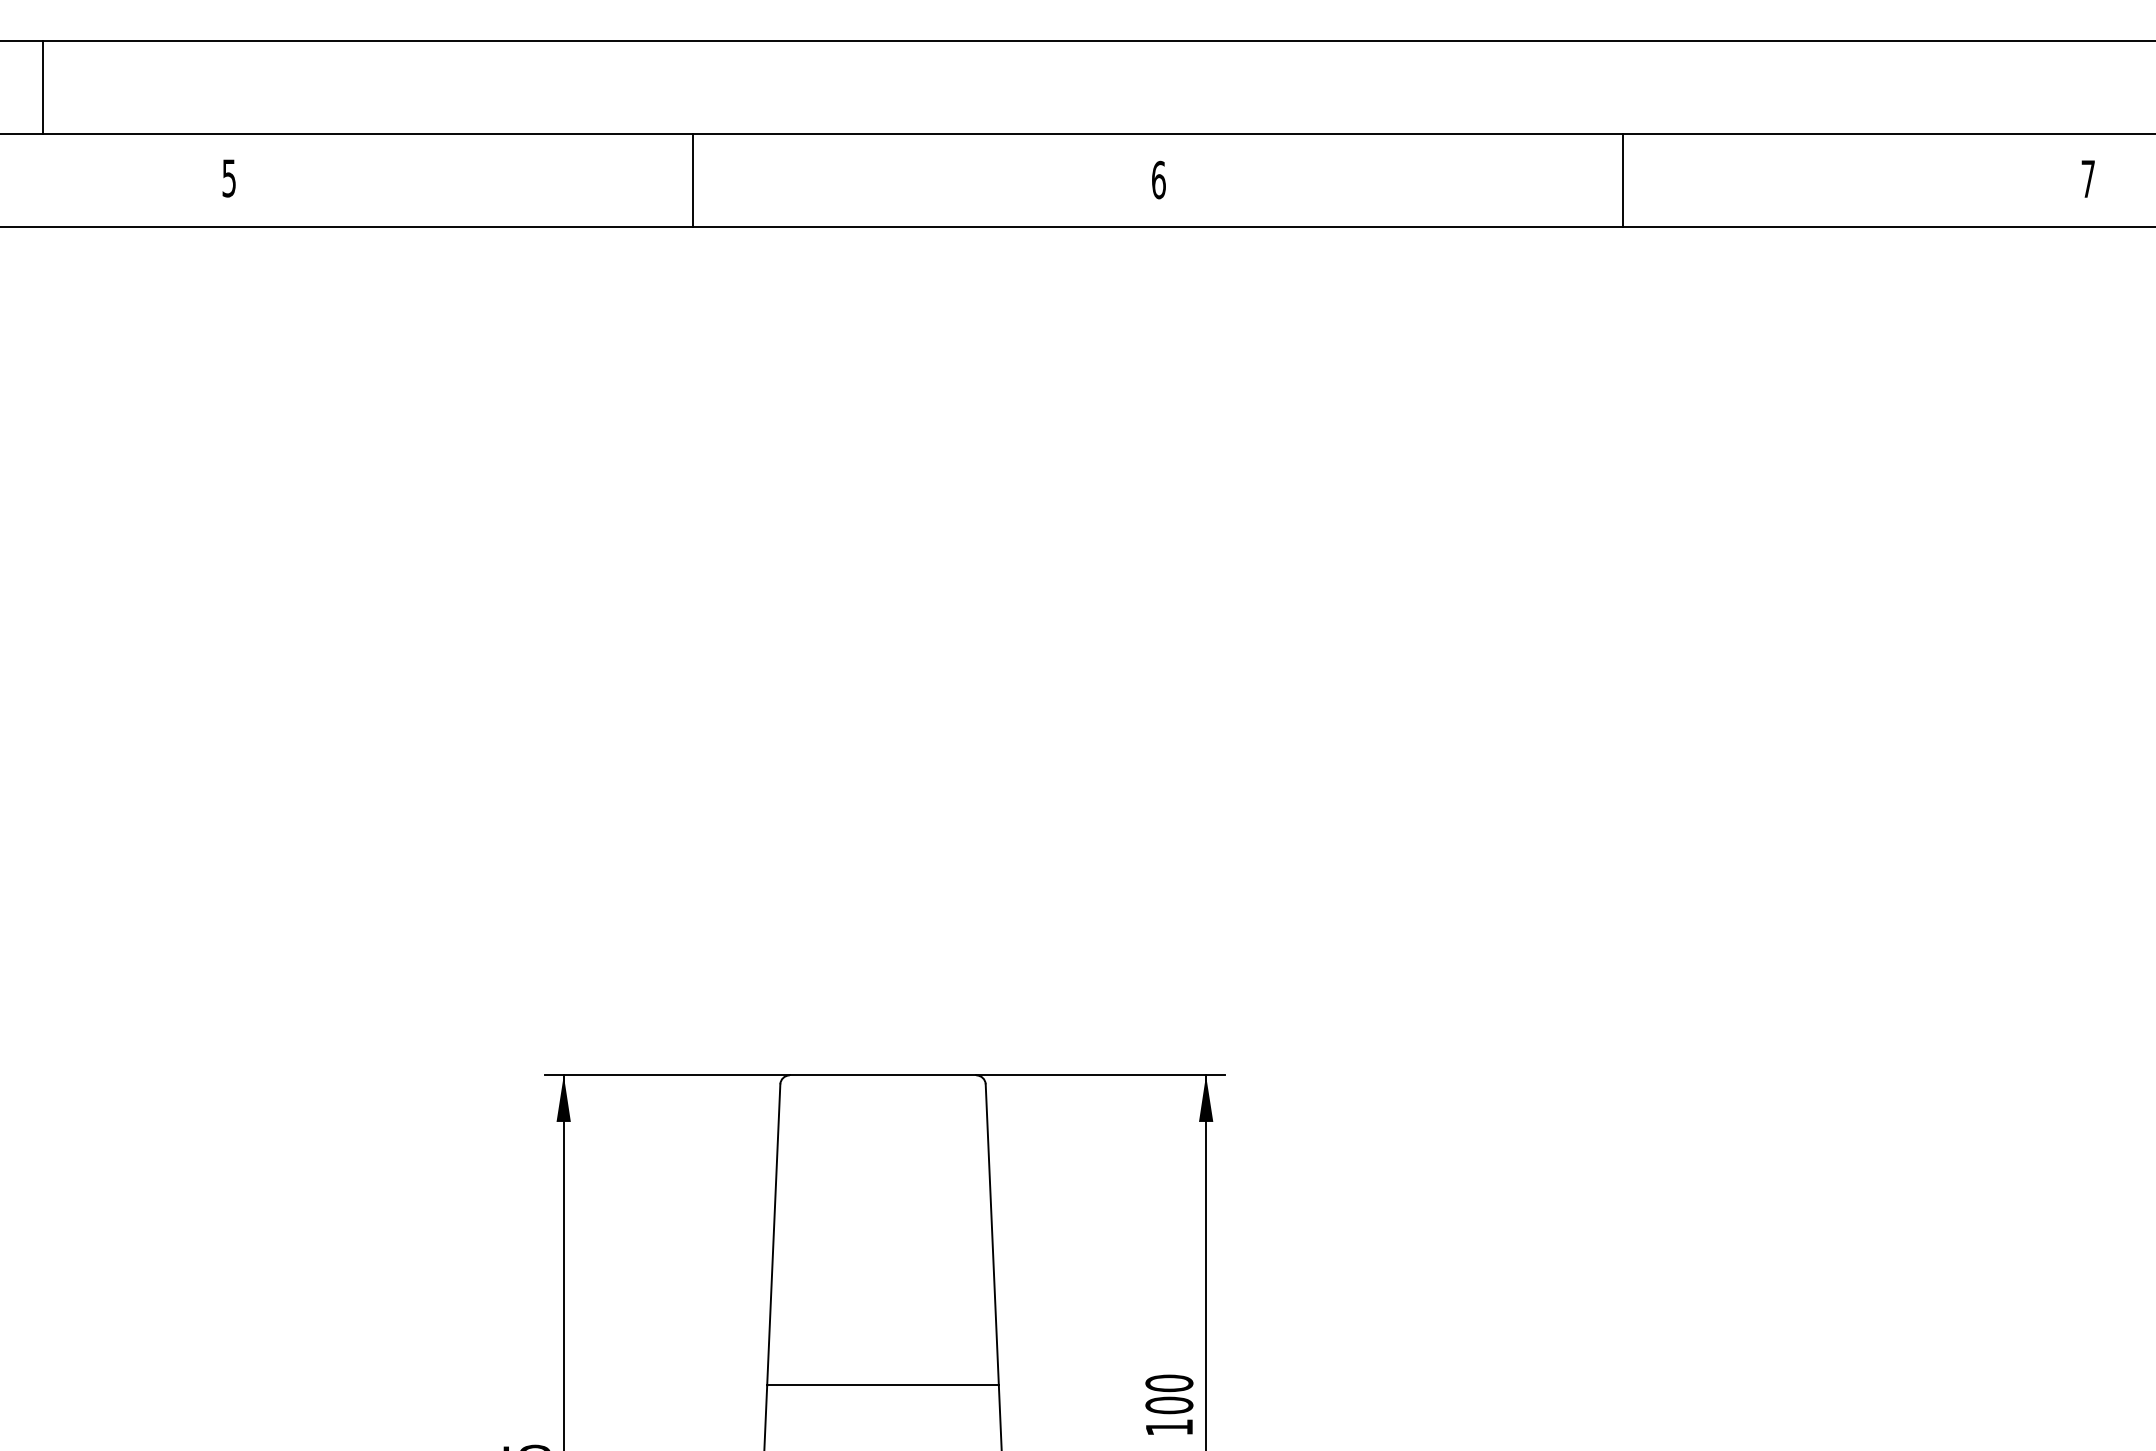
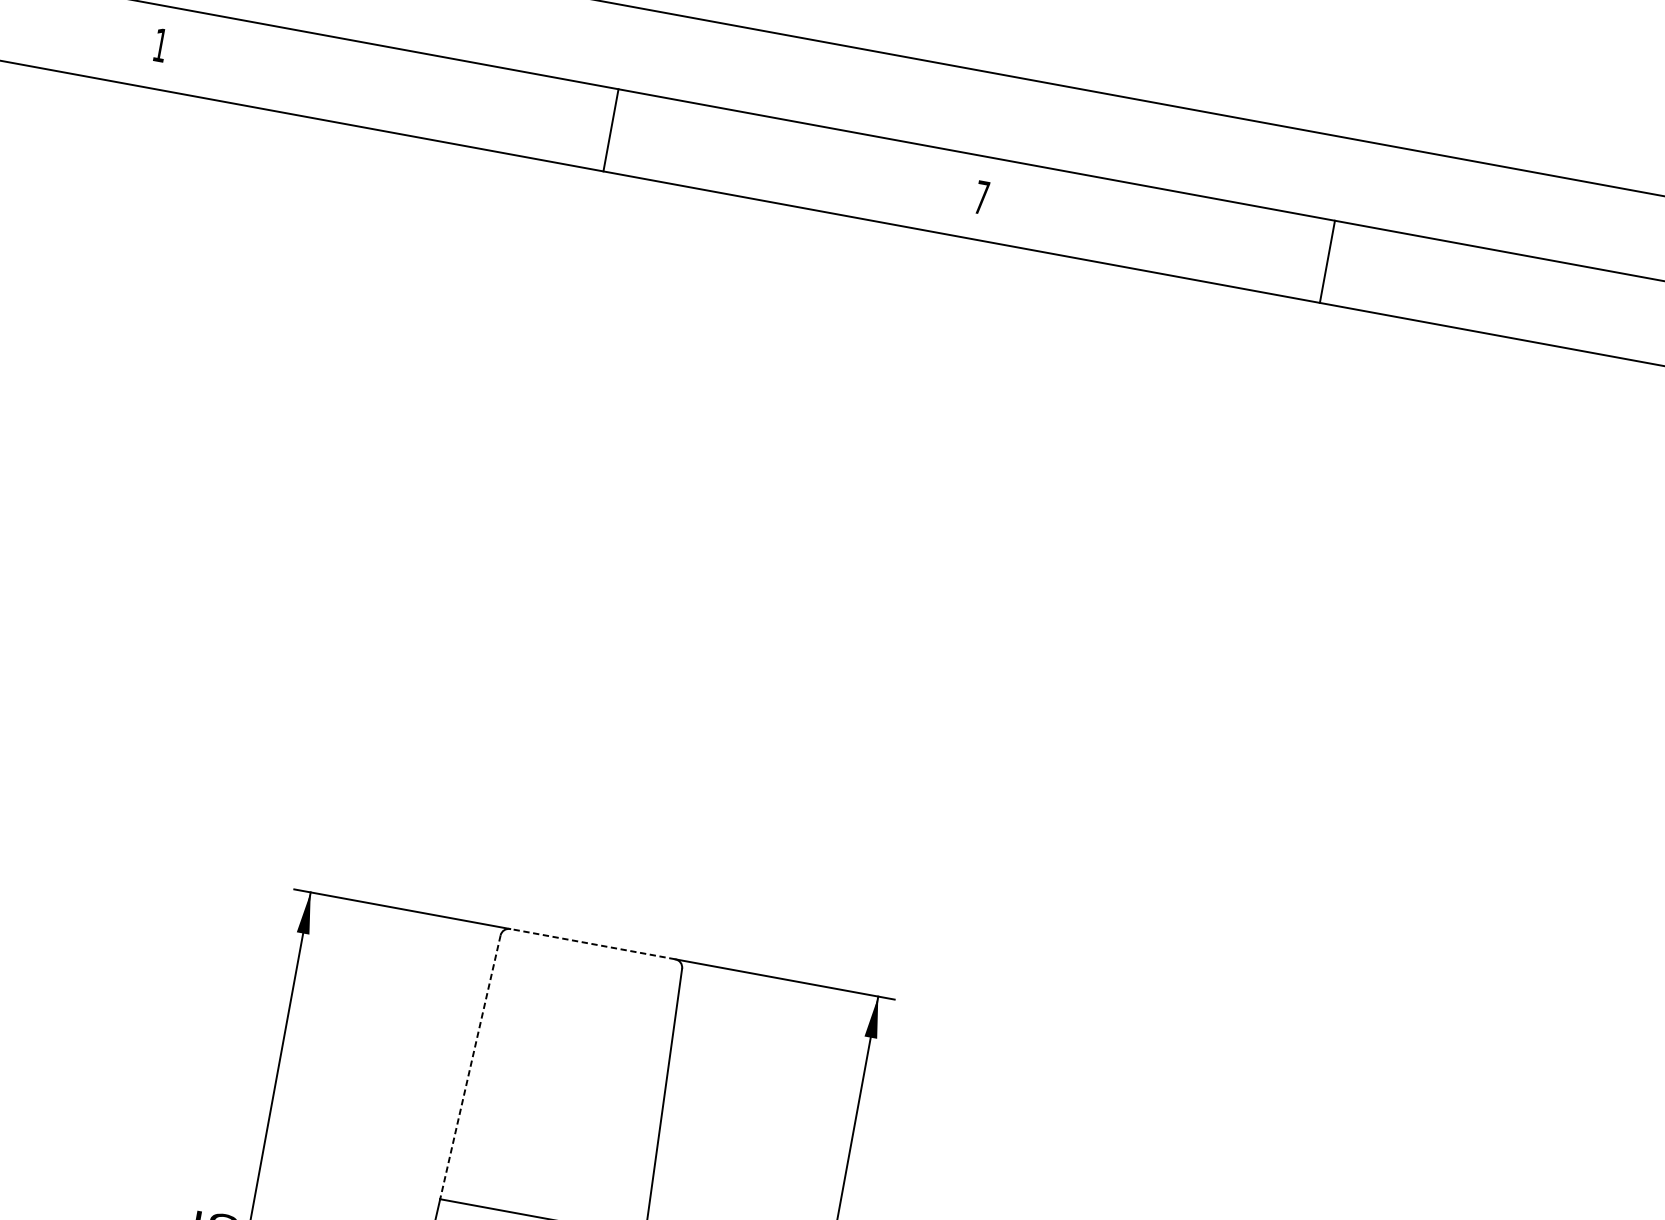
text: (228, 178) -> (159, 45), 5 -> 1
text: (1158, 179) -> (981, 197), 6 -> 7
line: (693, 180) -> (611, 130), moved
line: (1623, 180) -> (1327, 261), moved
line: (882, 1075) -> (592, 944), solid -> dashed
line: (773, 1234) -> (470, 1066), solid -> dashed

